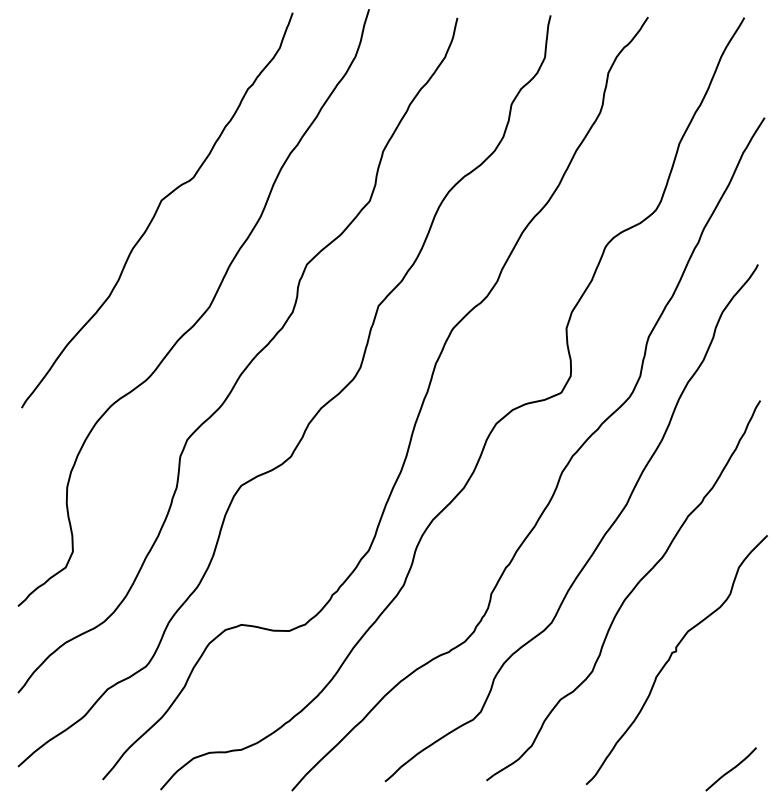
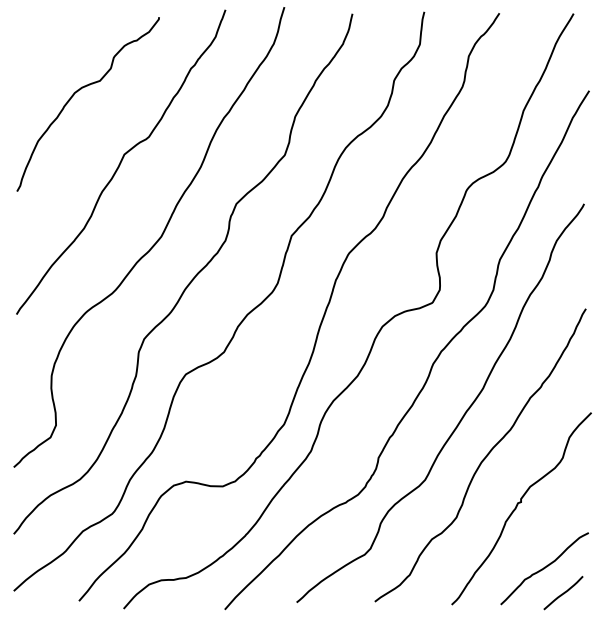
curve: (100, 119) -> (77, 92), added
curve: (706, 737) -> (544, 568), added

